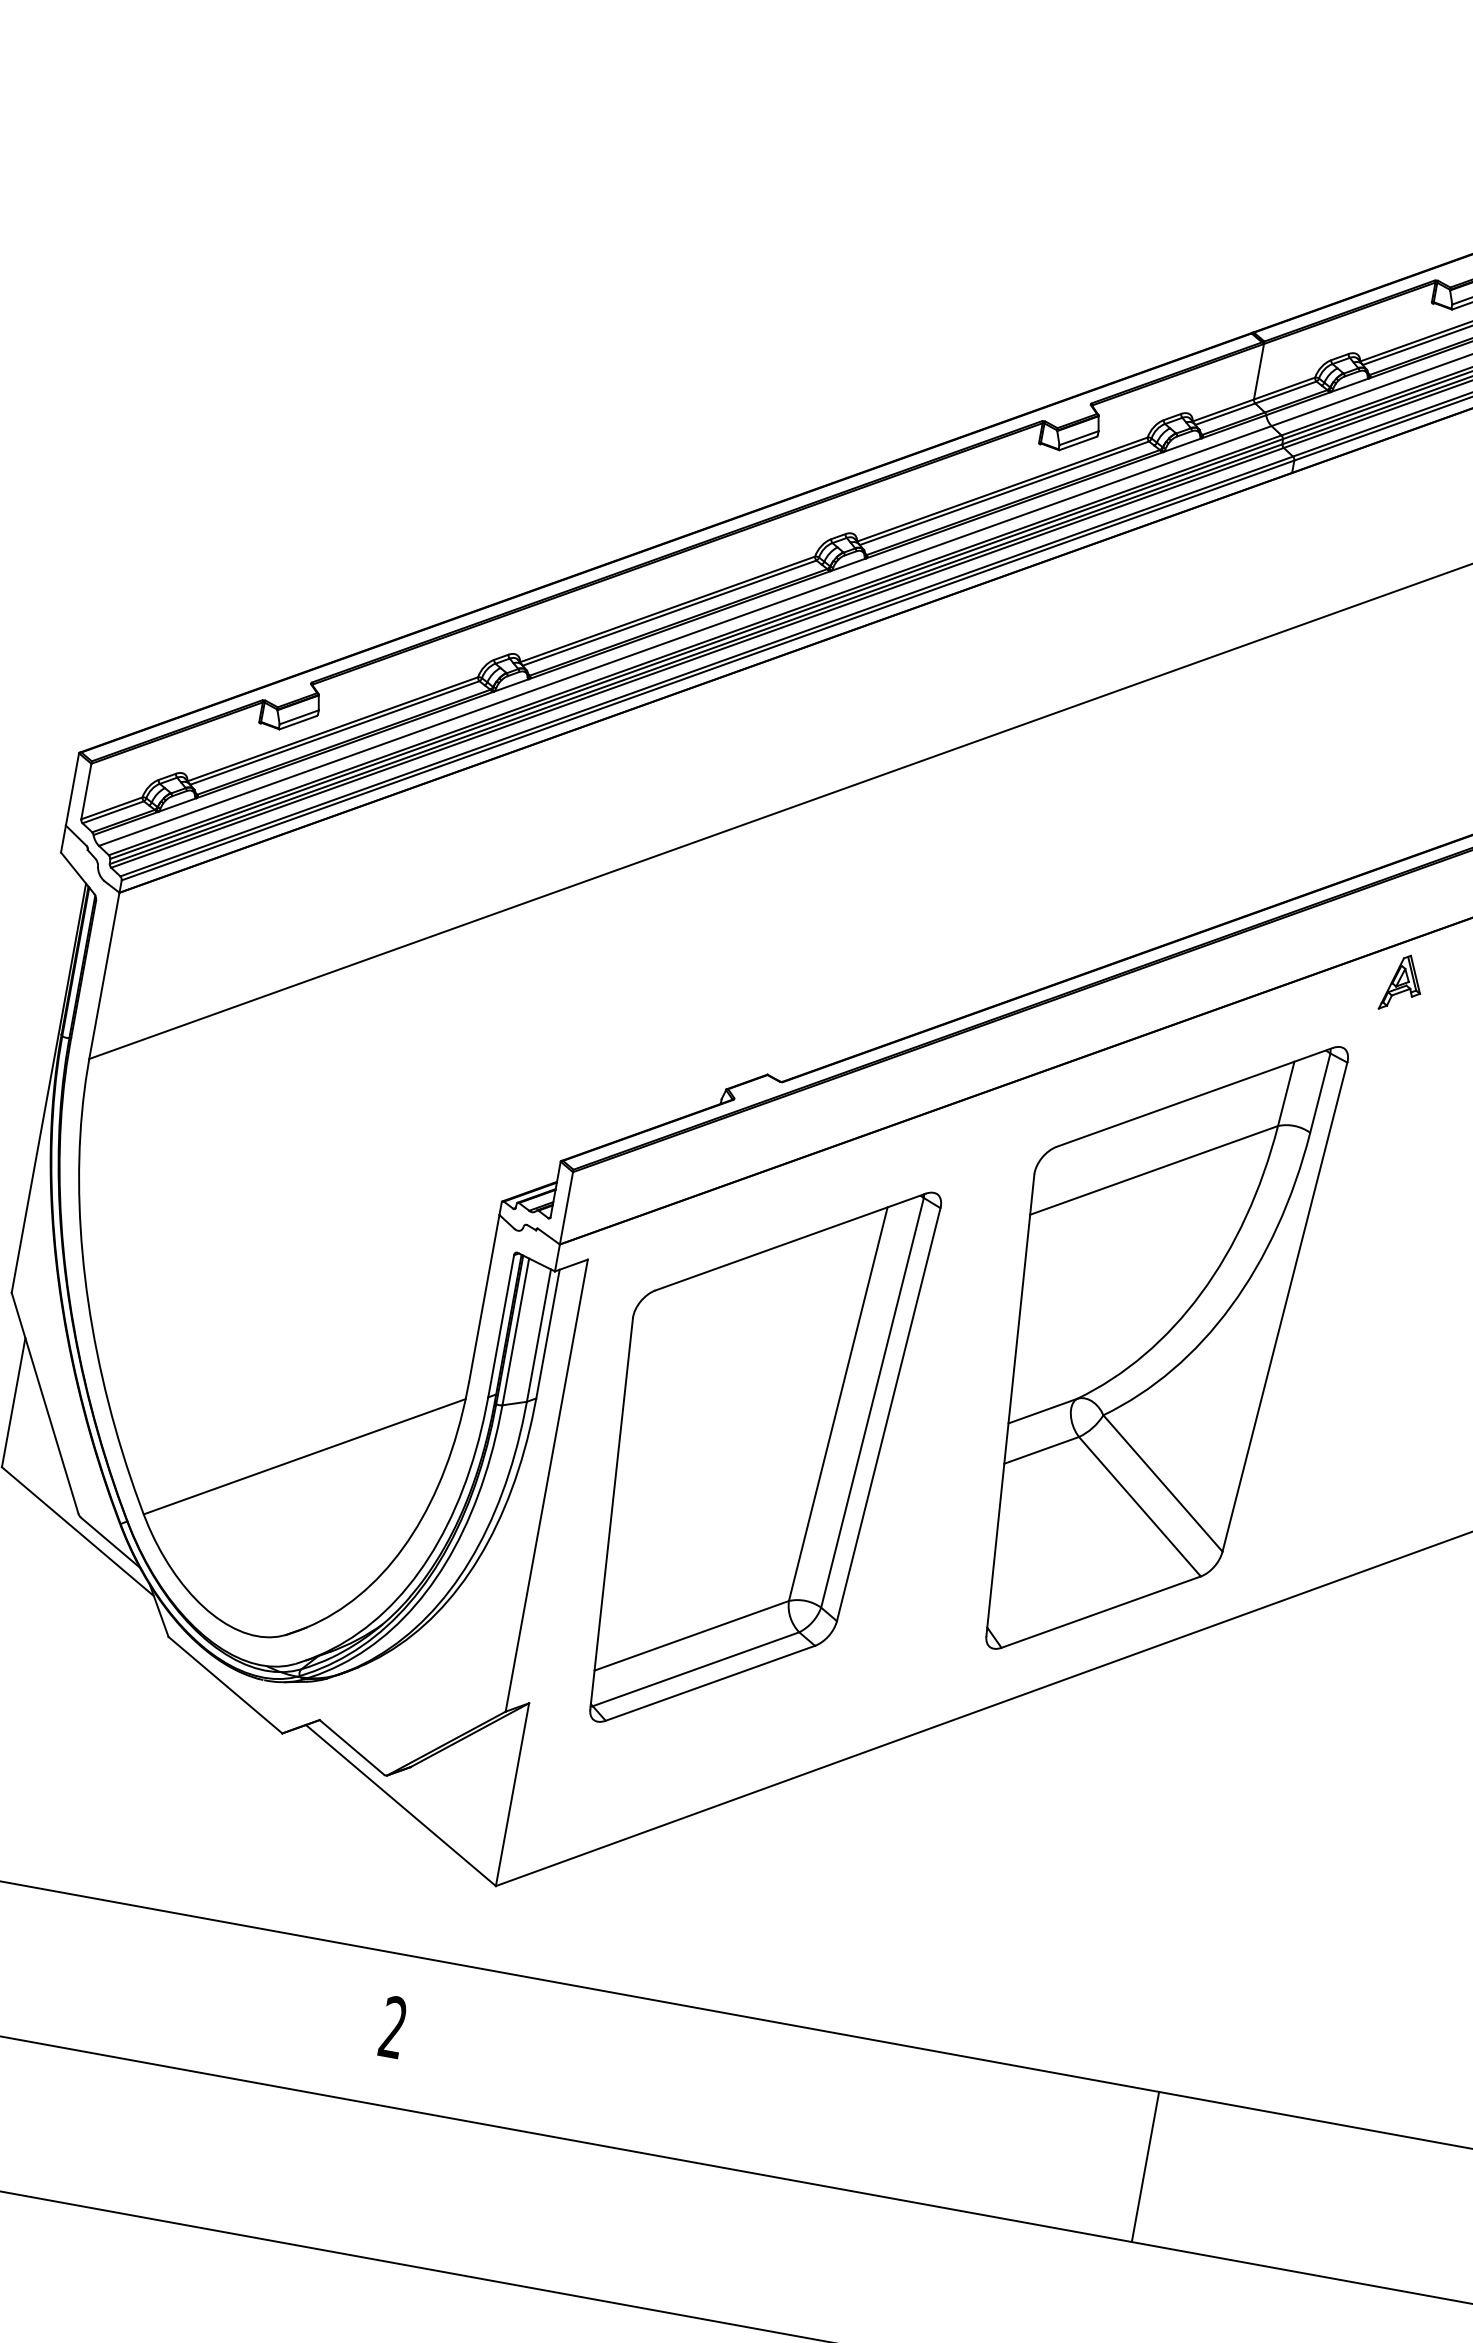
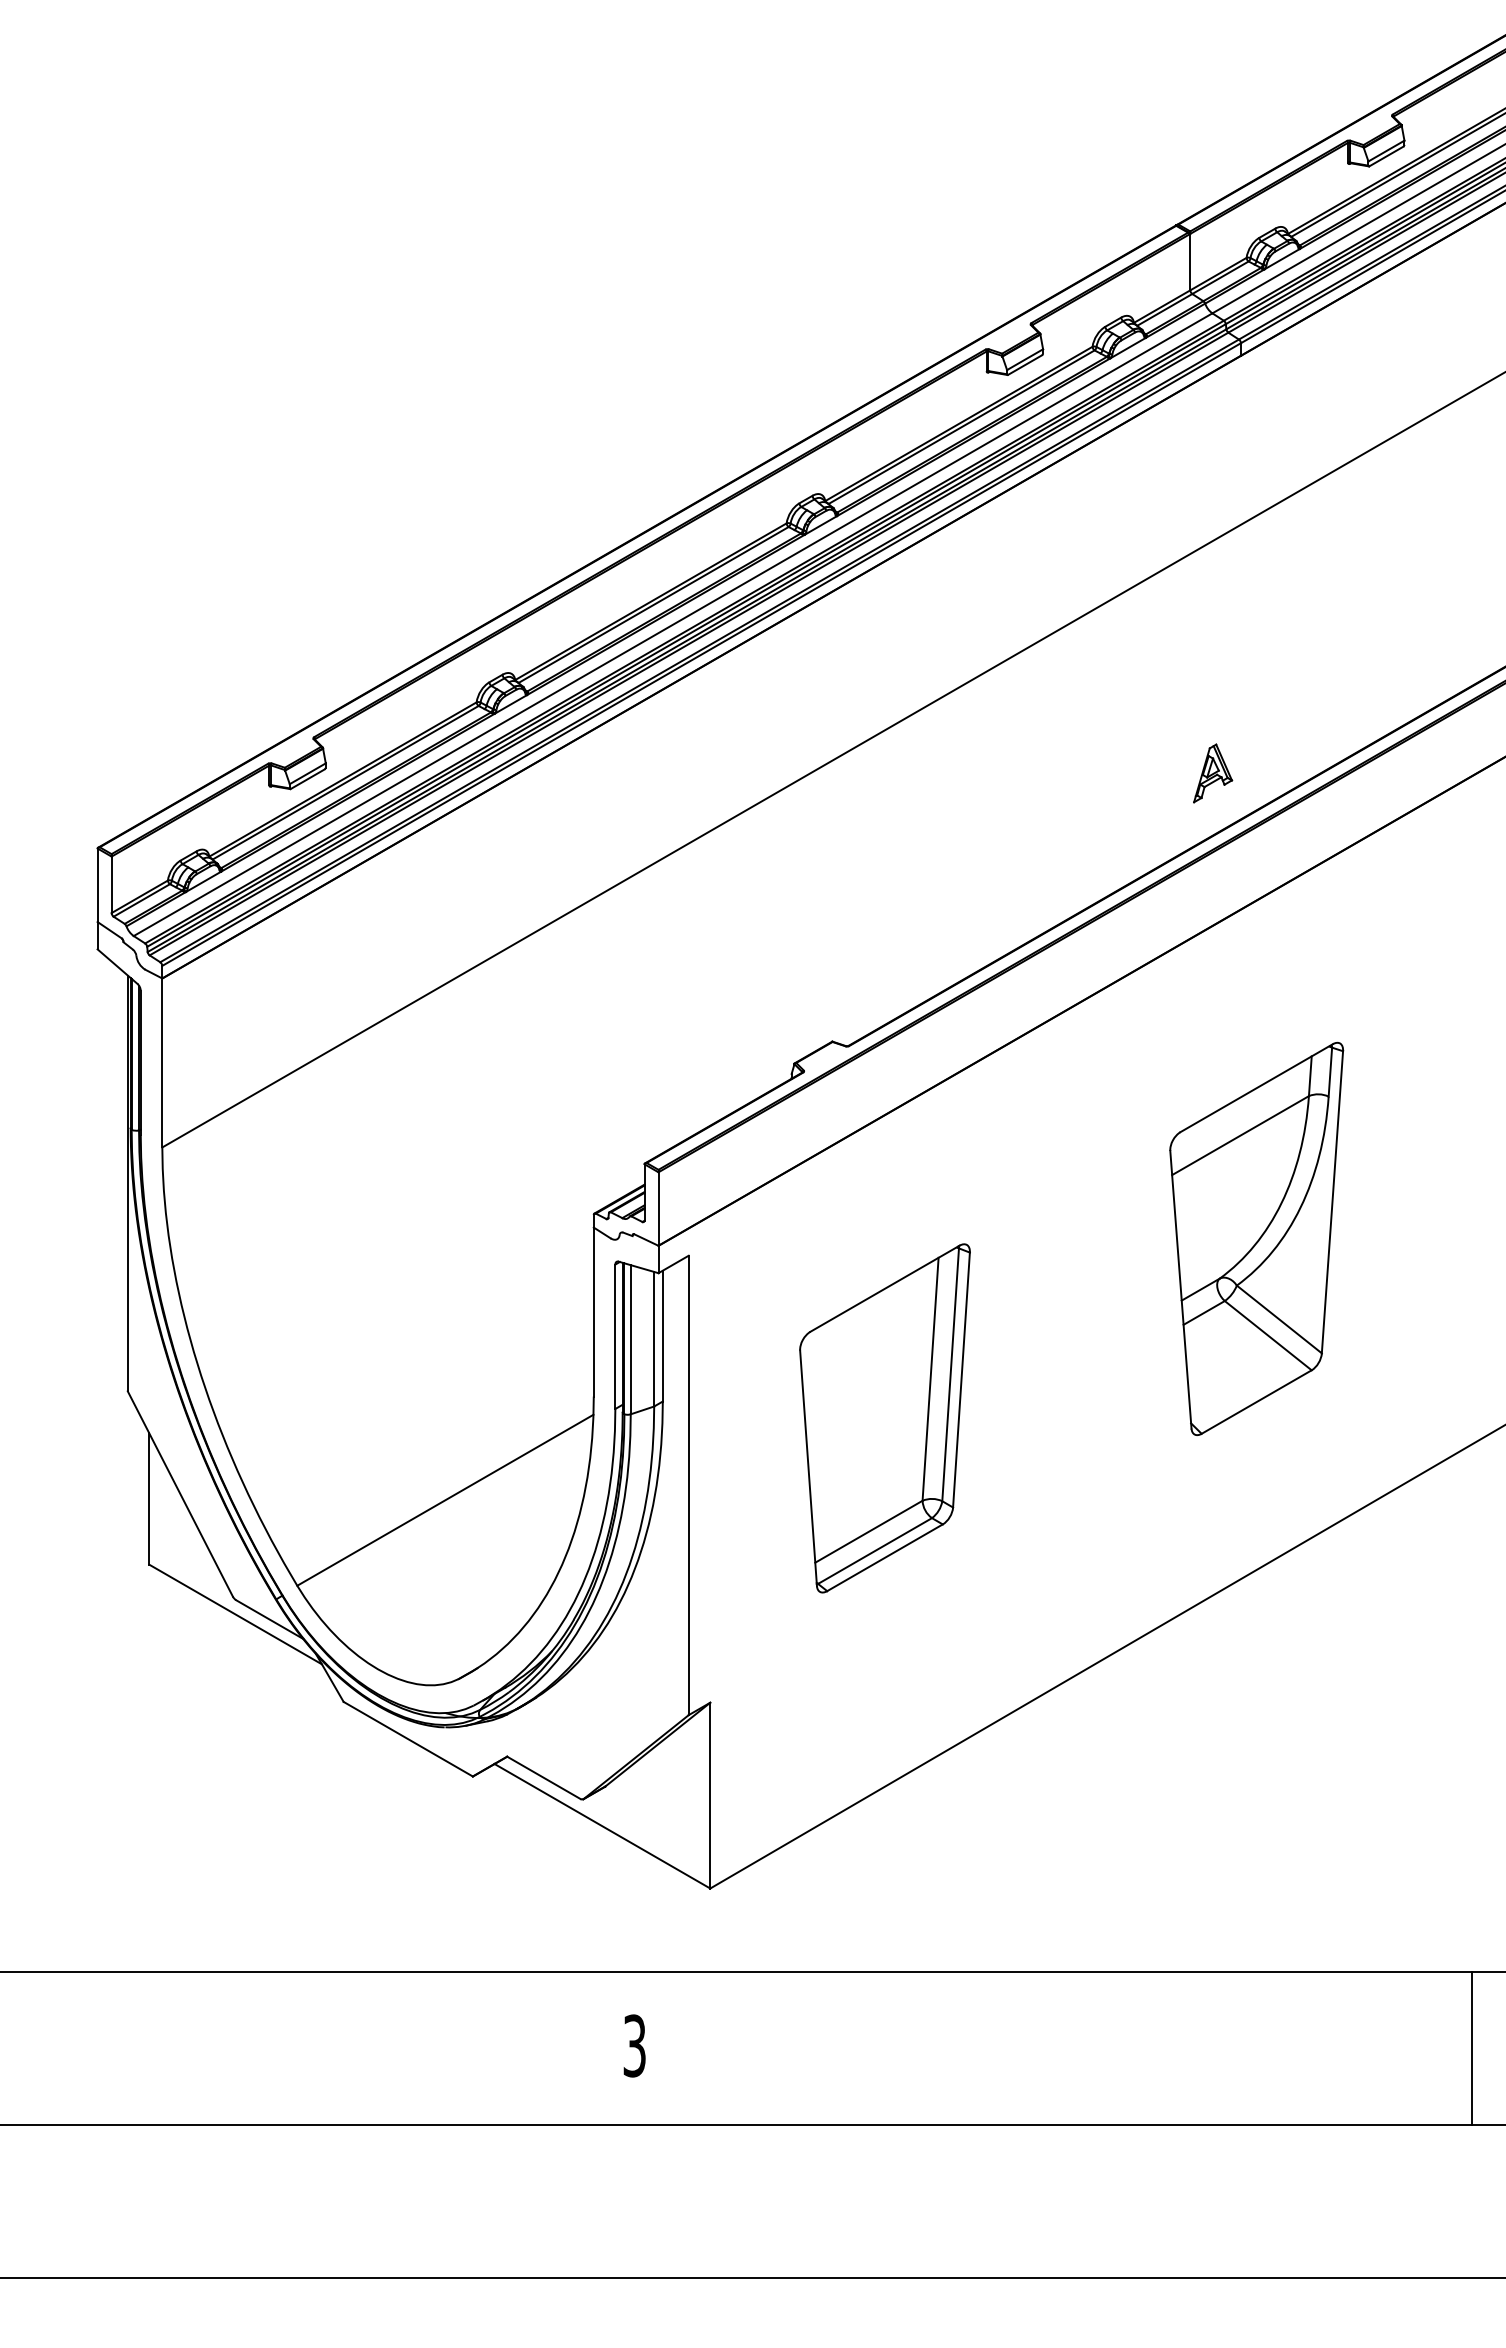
part: (1403, 983) -> (1213, 773), moved
part: (1149, 1344) -> (1256, 1238), size x0.6
part: (751, 1454) -> (884, 1418), size x0.6
text: (393, 2026) -> (634, 2045), 2 -> 3
line: (1145, 2166) -> (1471, 2048), moved

